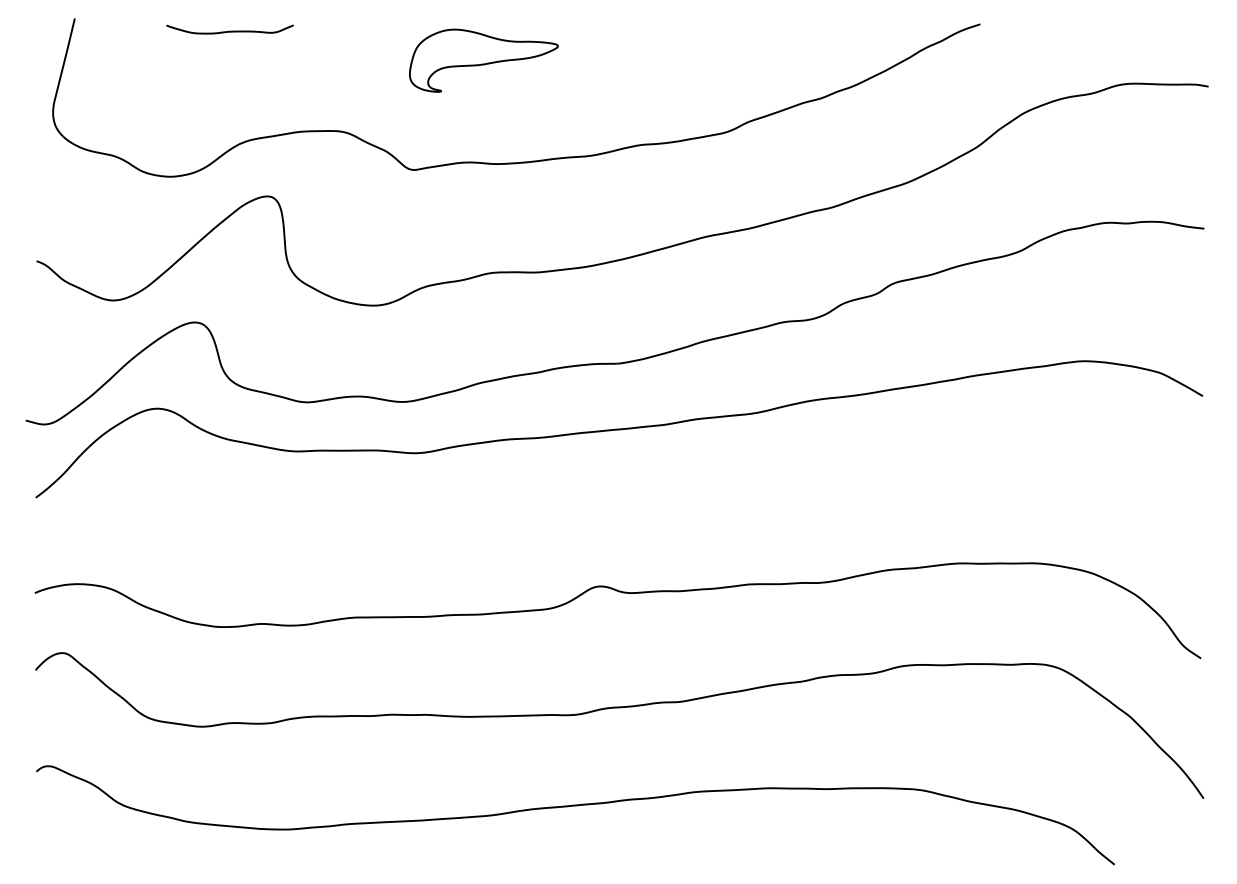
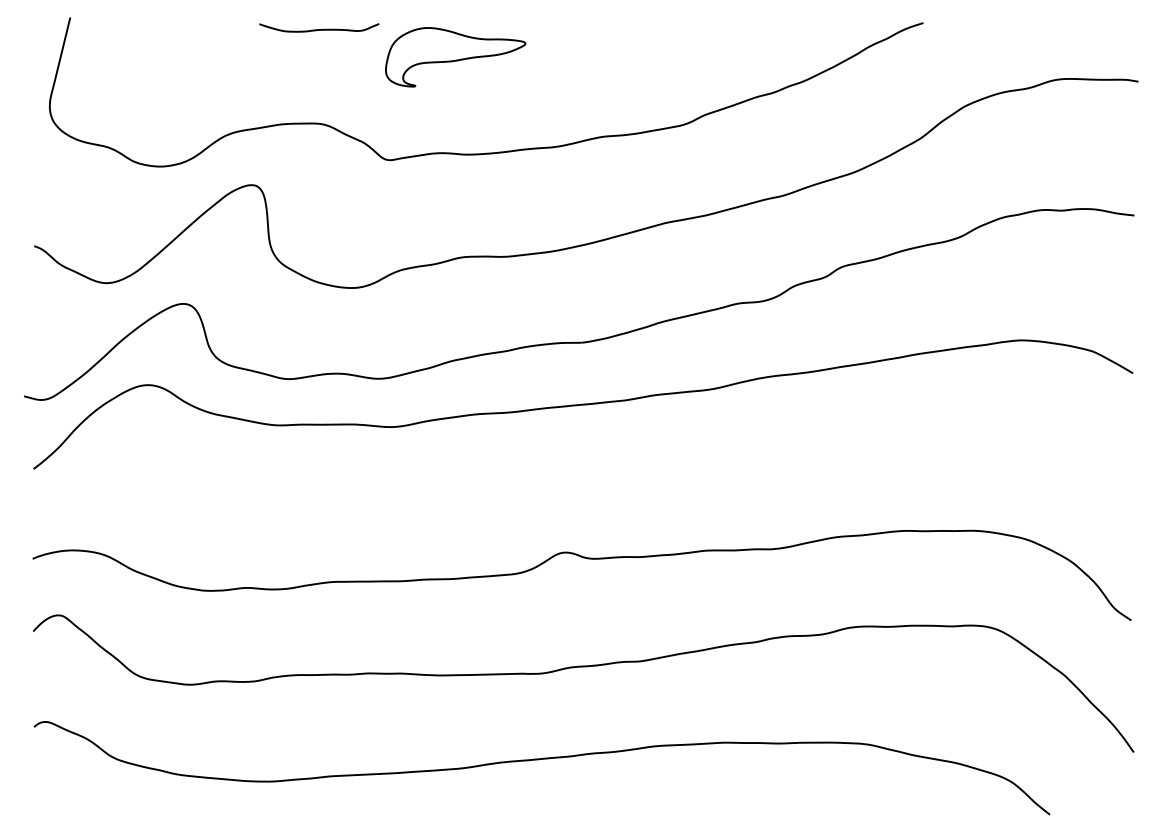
curve: (229, 30) -> (318, 28), moved

